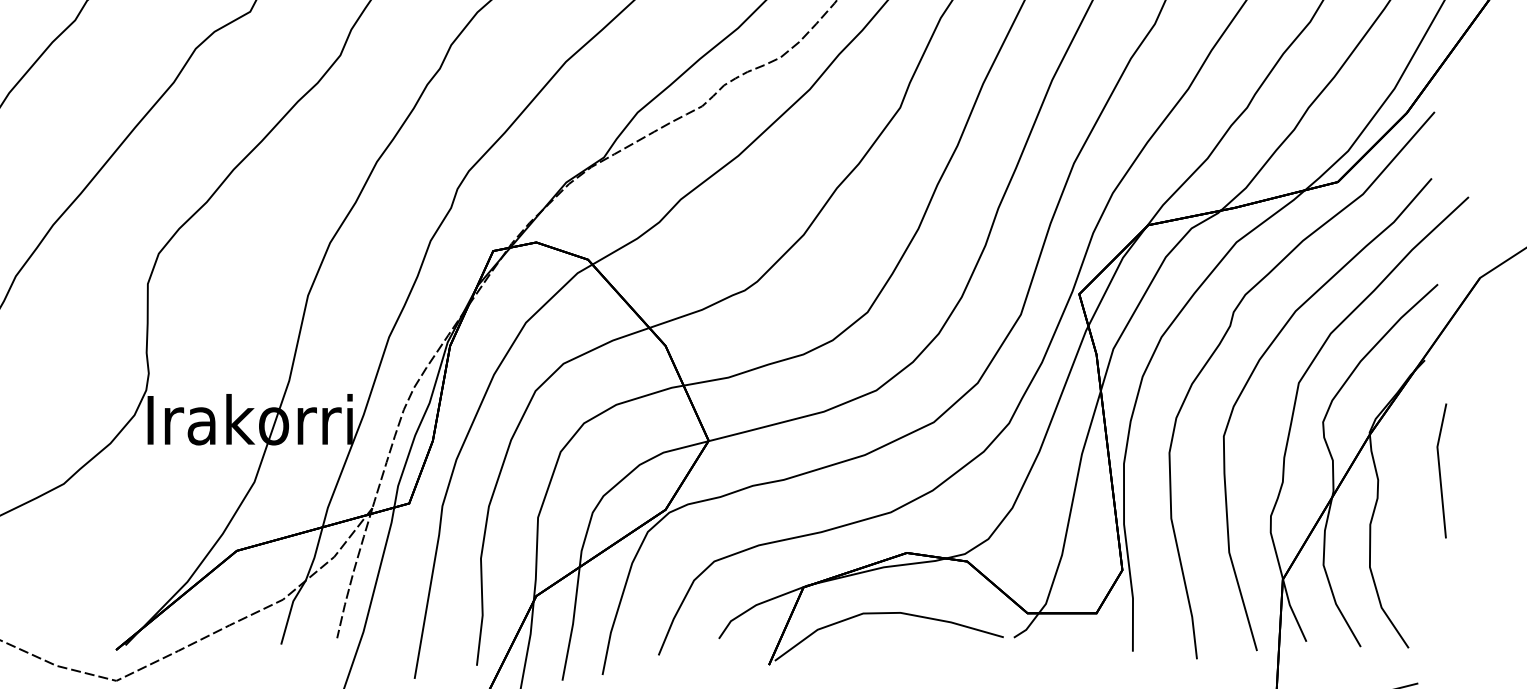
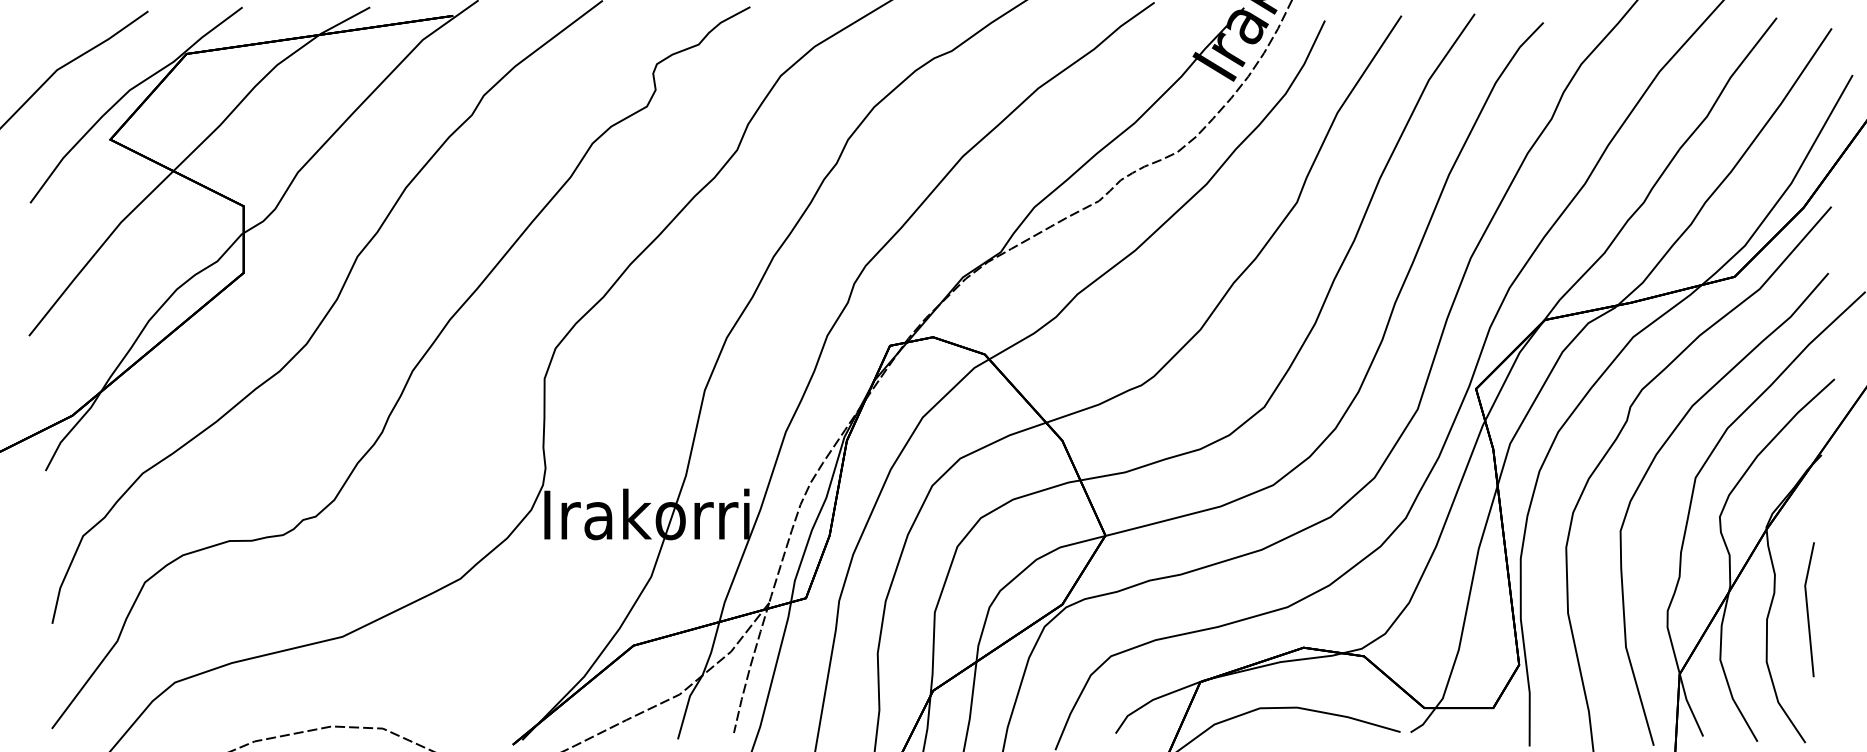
line: (1440, 470) -> (1808, 609), moved

